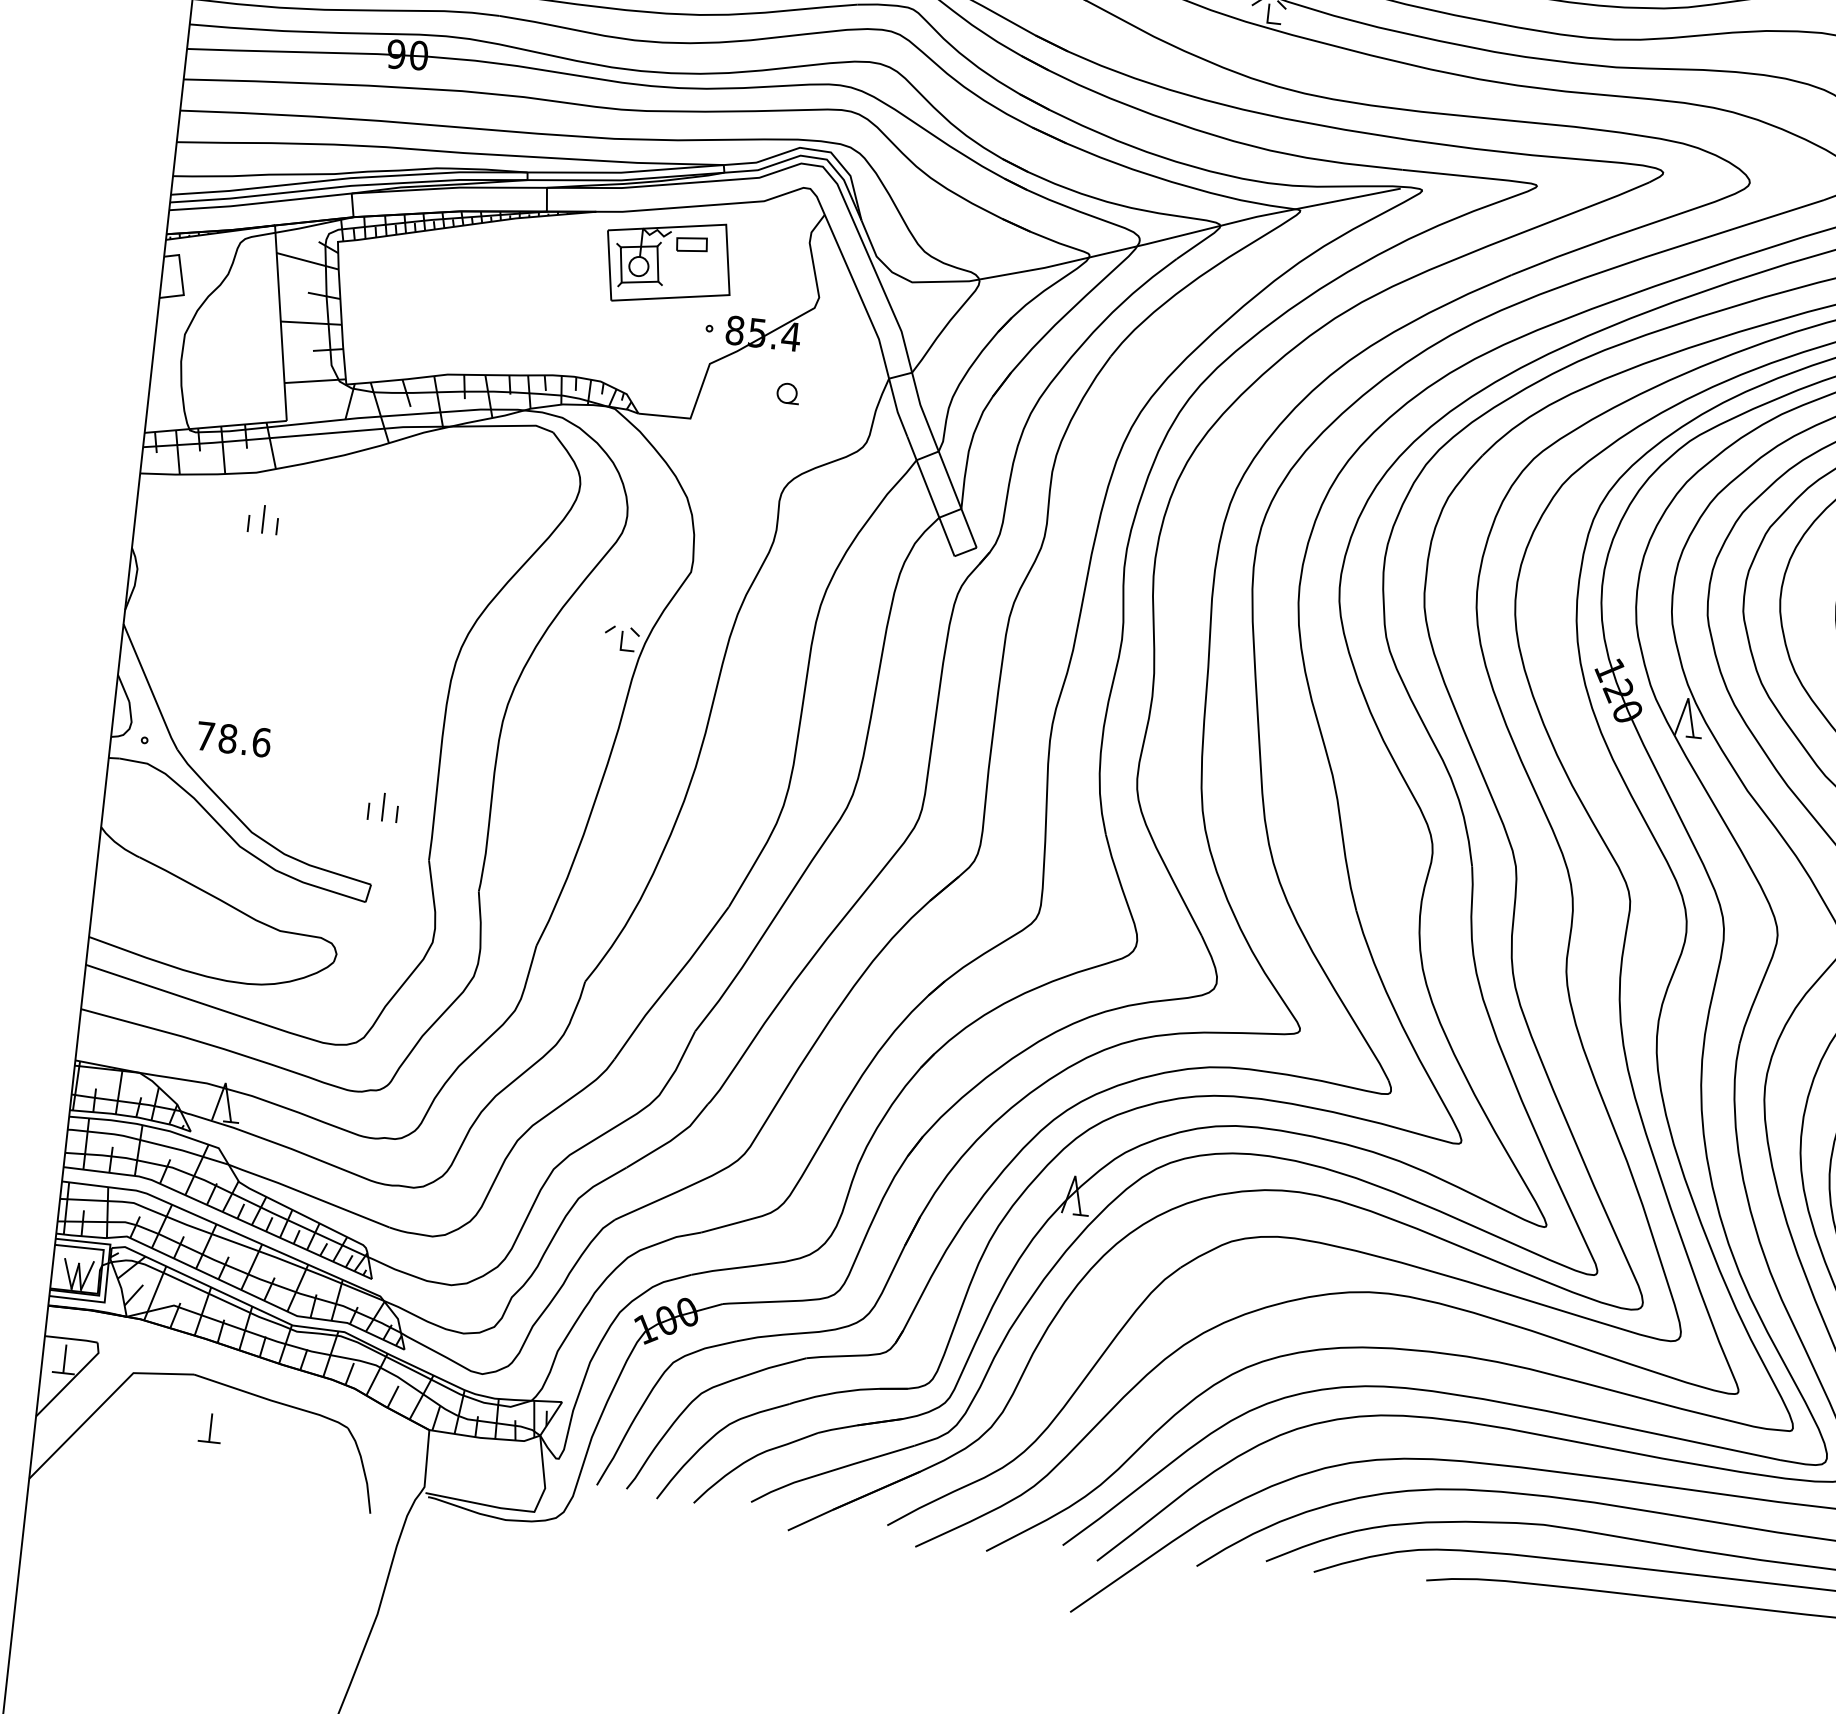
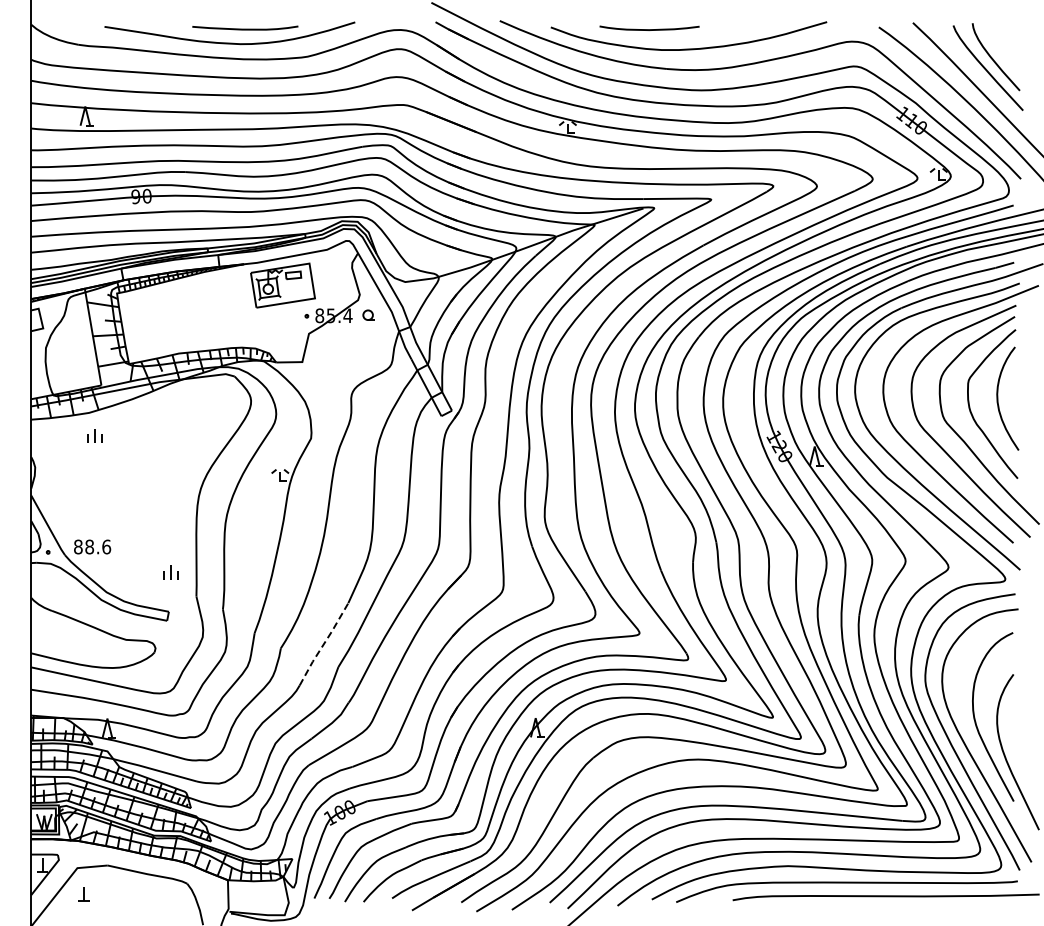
part: (788, 392) -> (368, 314), moved
text: (206, 735) -> (78, 546), 78.6 -> 88.6
line: (670, 983) -> (323, 644), solid -> dashed
part: (209, 1428) -> (83, 894), moved

